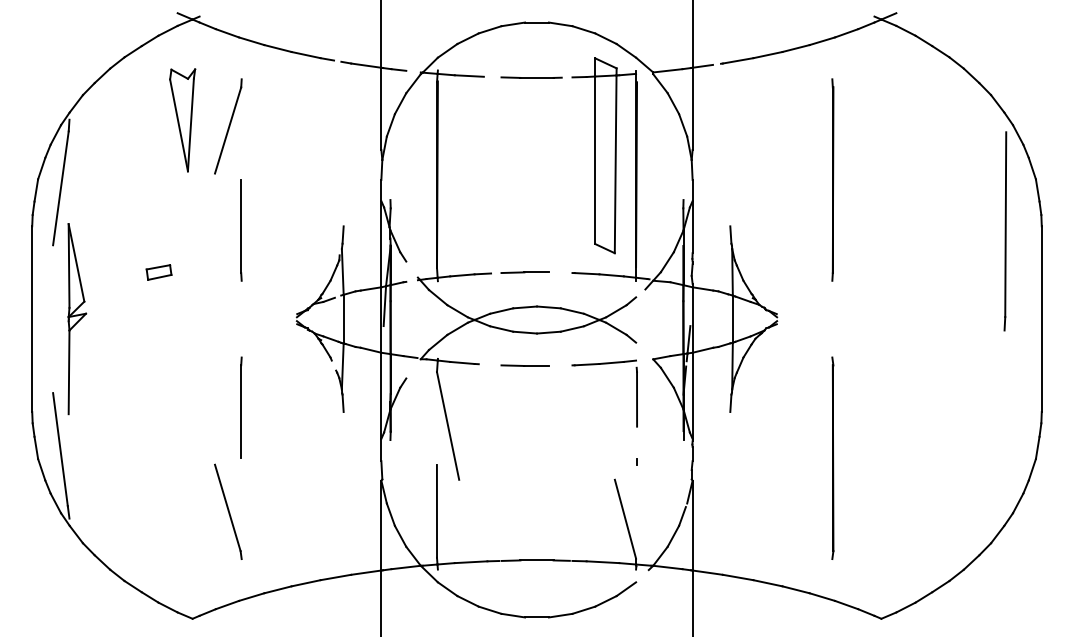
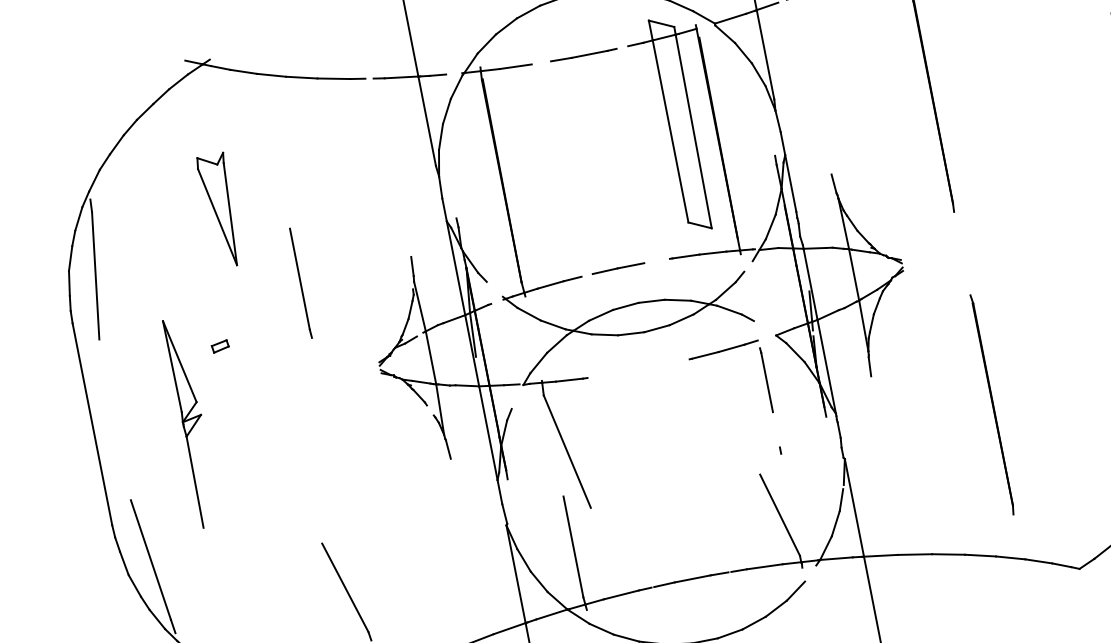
part: (182, 120) -> (220, 211), moved
part: (228, 126) -> (264, 172), removed
part: (158, 272) -> (219, 346), size x0.6
part: (77, 319) -> (192, 423), moved
line: (524, 365) -> (637, 369), removed
line: (241, 407) -> (338, 475), removed

